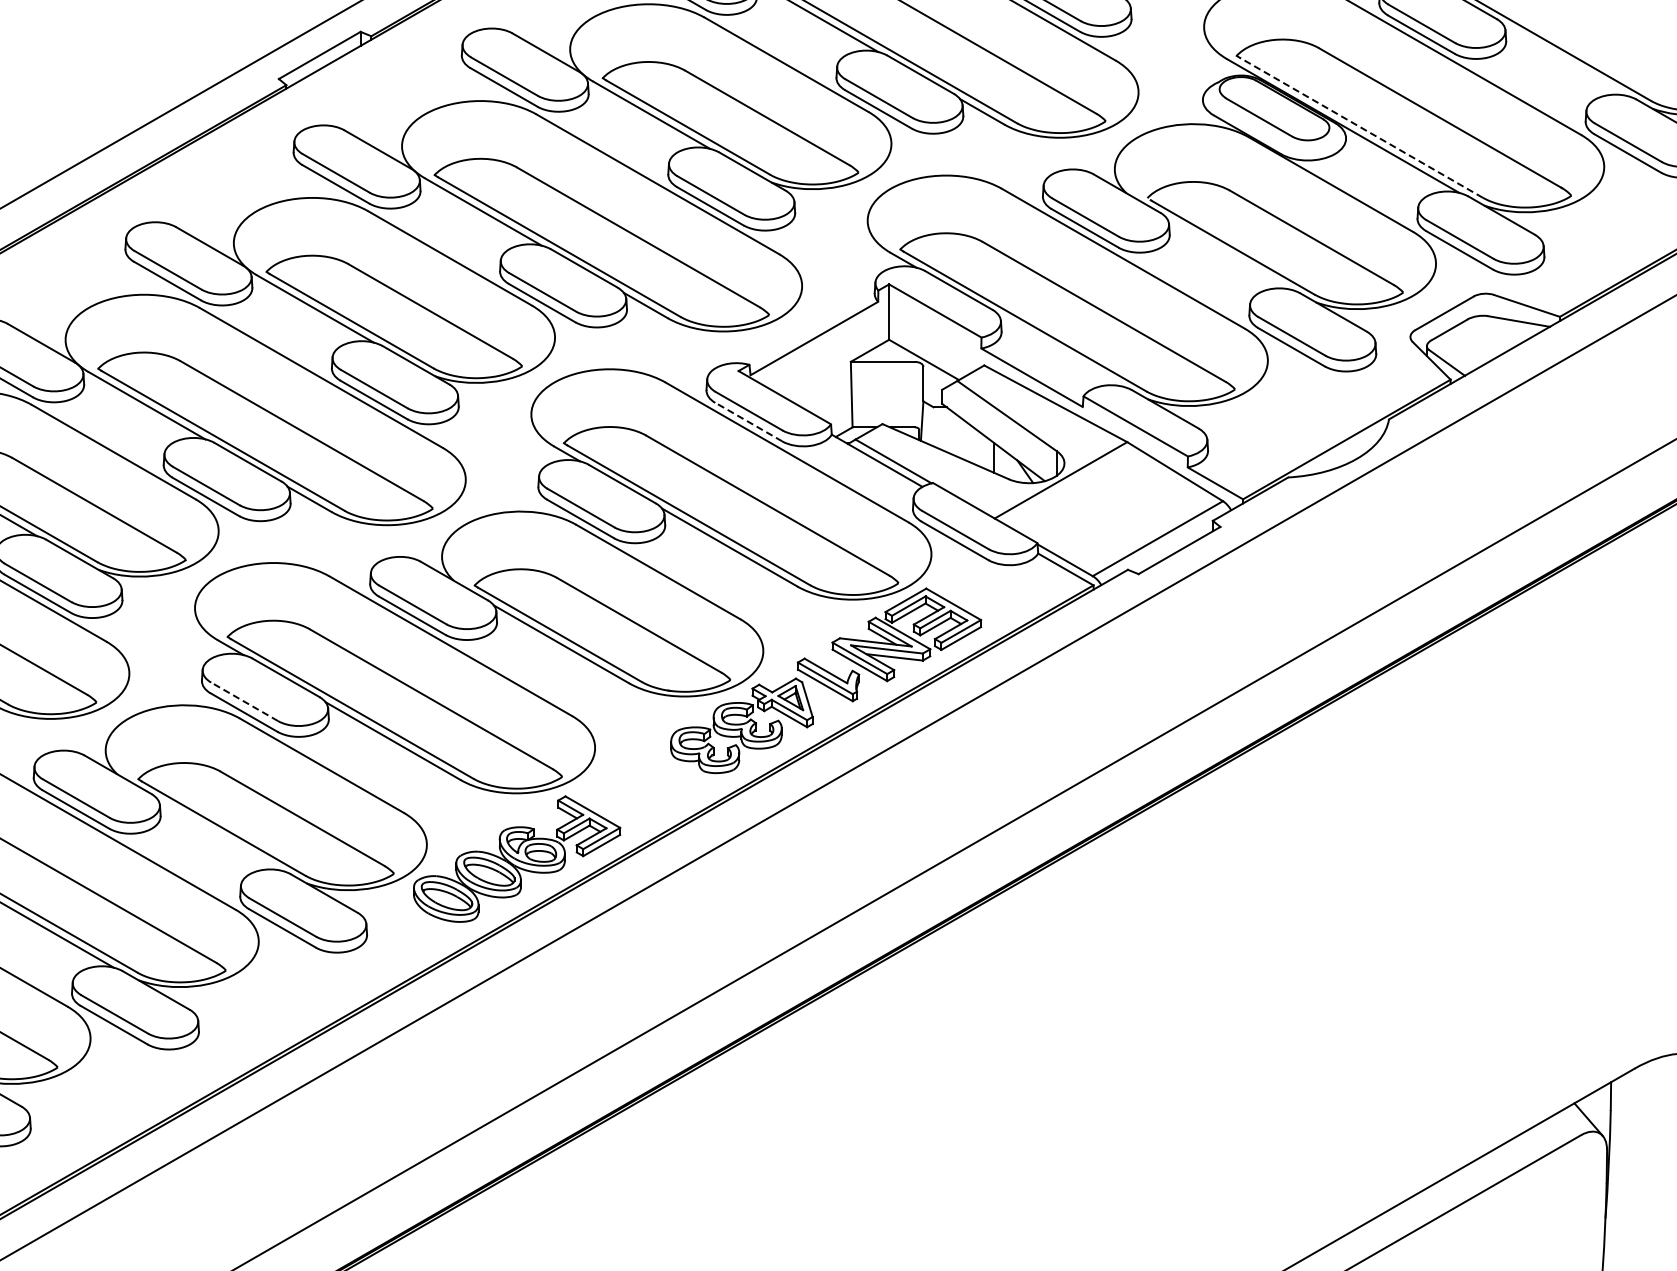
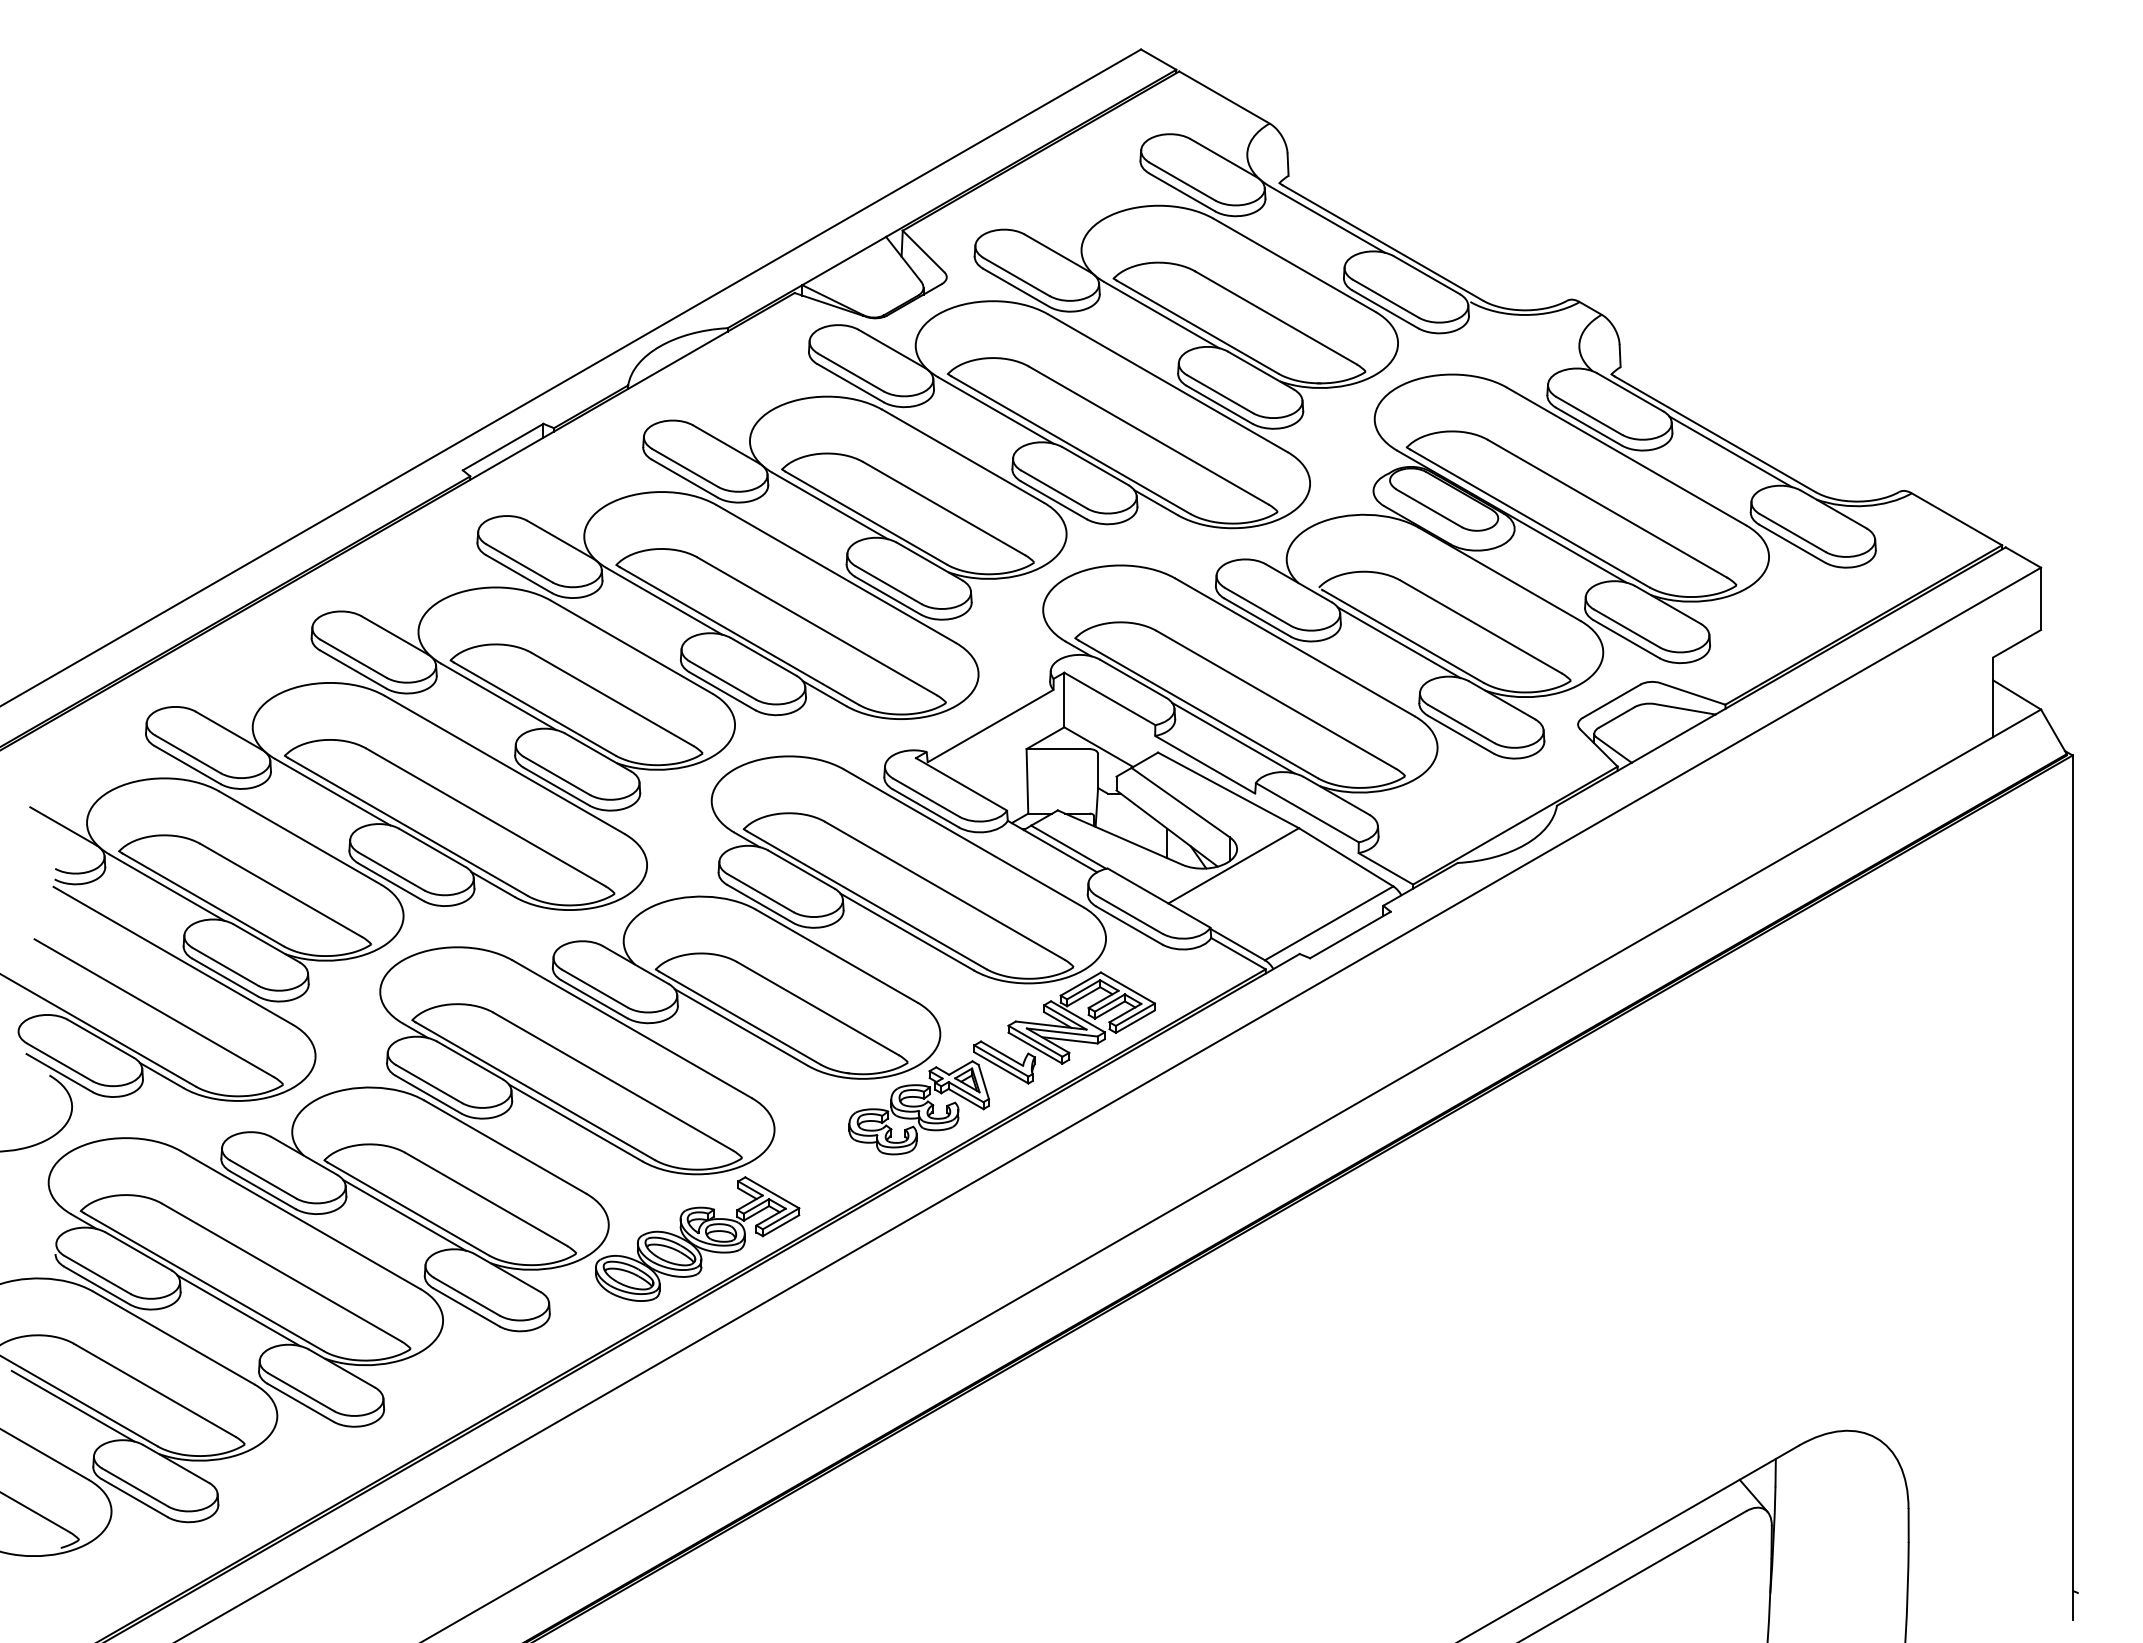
line: (1565, 59) -> (1730, 451), added
line: (1361, 127) -> (1529, 518), dashed -> solid
line: (1228, 253) -> (1398, 642), added
line: (1060, 350) -> (1233, 737), added
line: (748, 422) -> (925, 808), dashed -> solid
line: (244, 702) -> (429, 1084), dashed -> solid
line: (219, 835) -> (404, 1215), added

